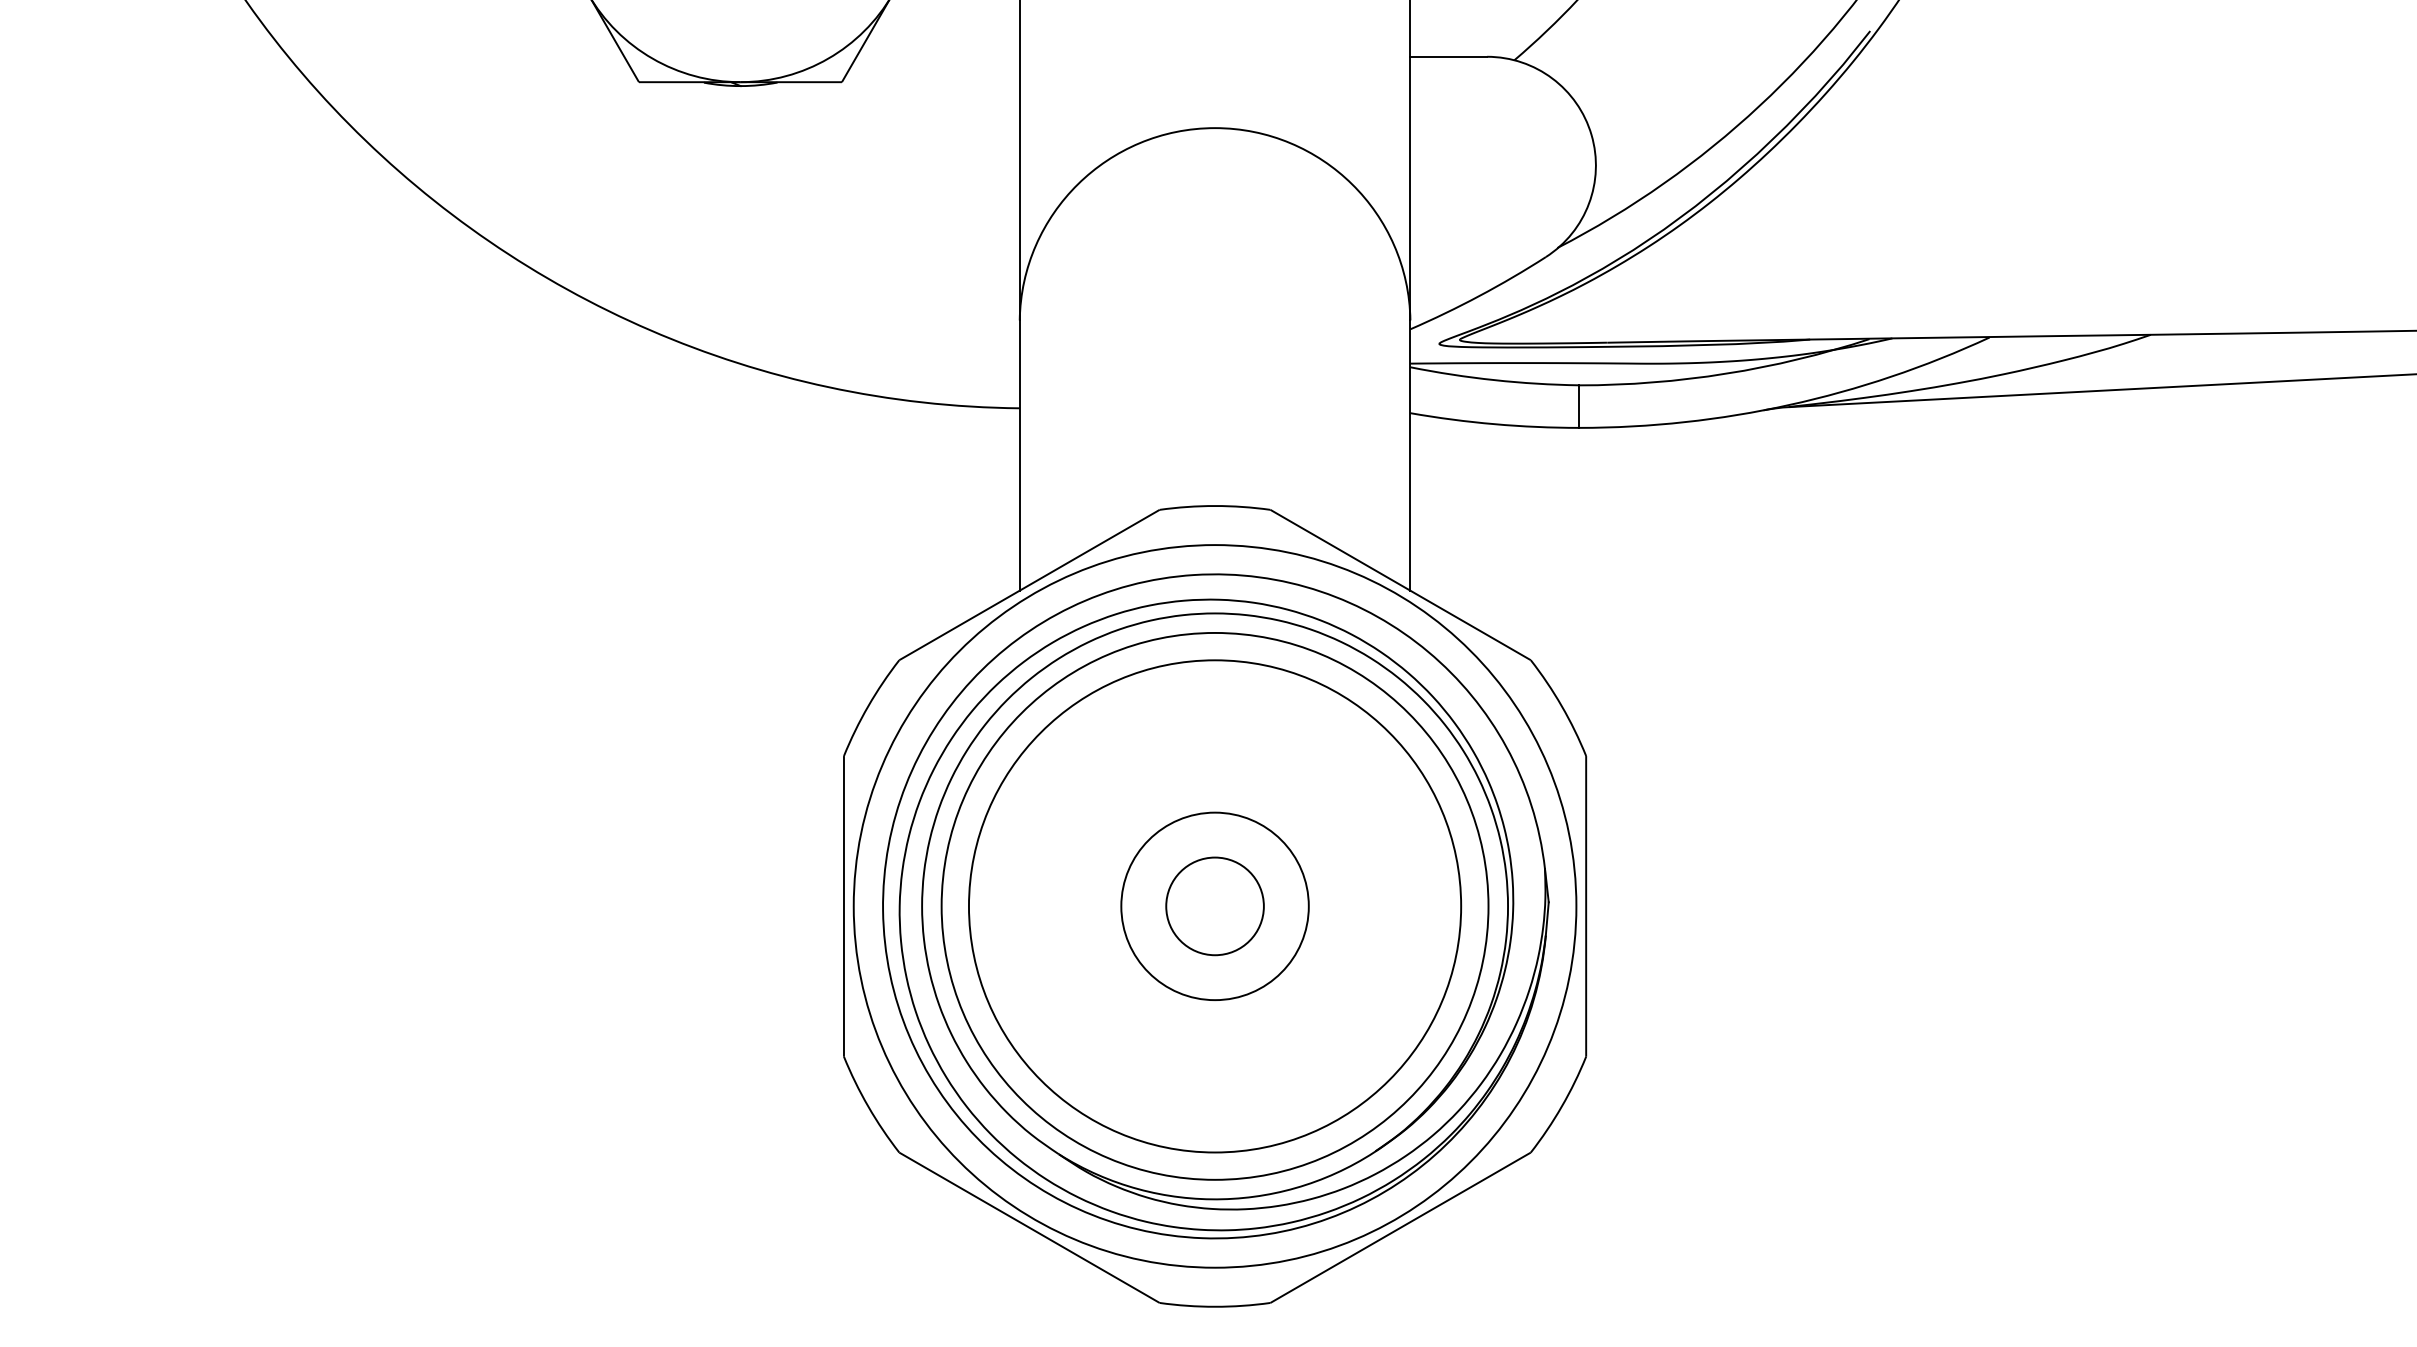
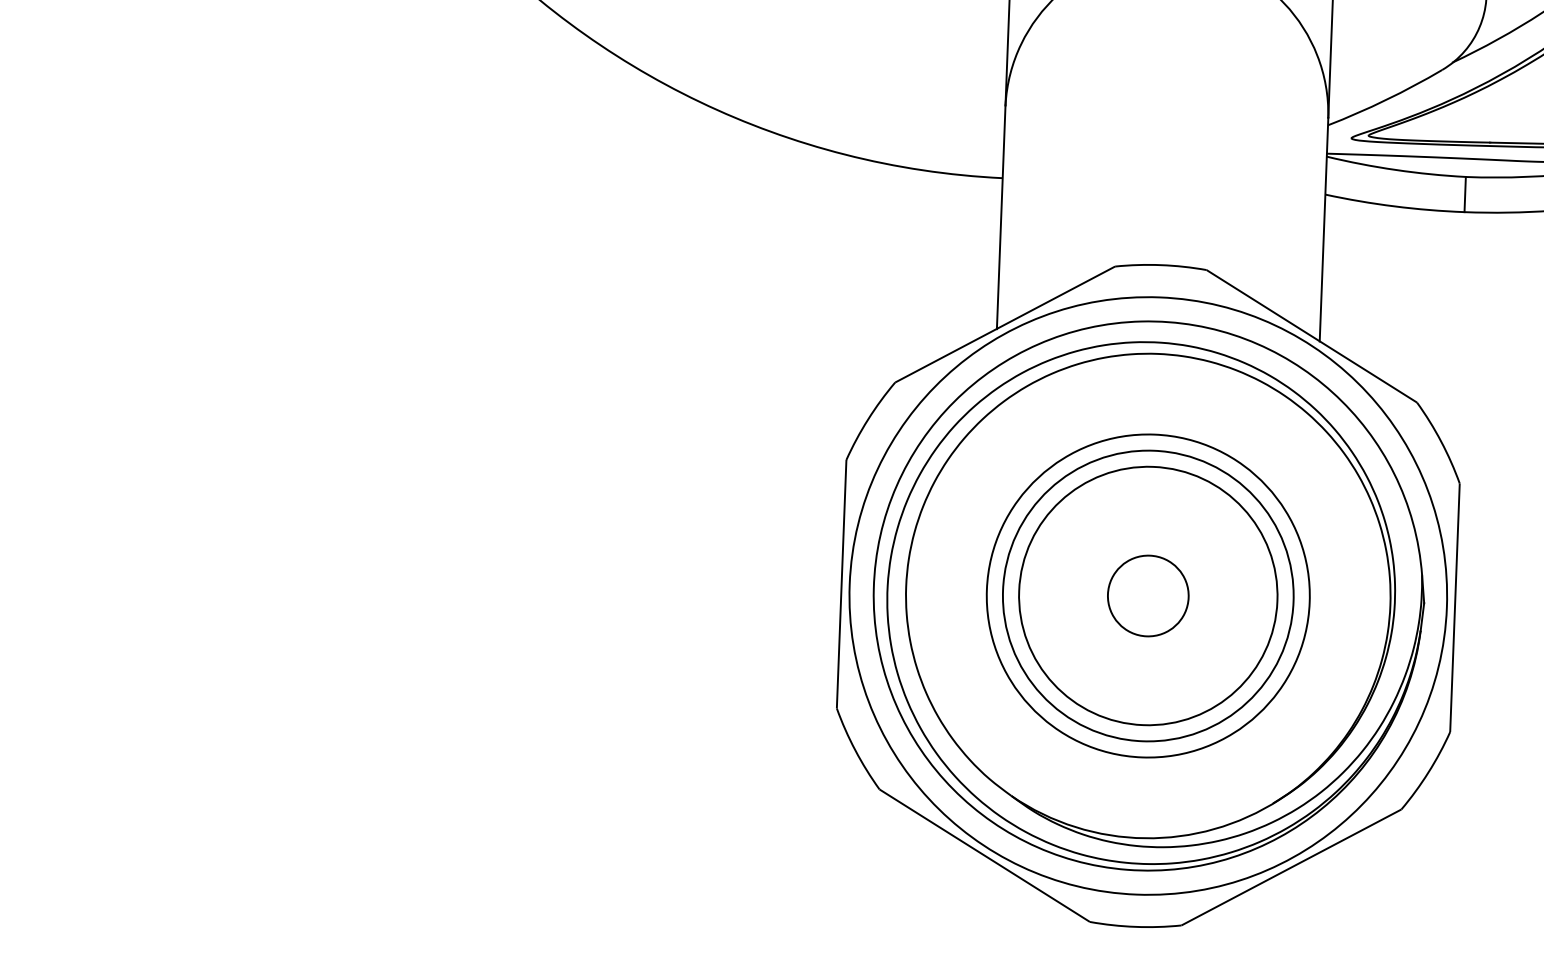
circle: (1214, 906) -> (1147, 596), size x0.71
circle: (1214, 906) -> (1147, 596), size x0.71
circle: (1214, 906) -> (1147, 596), size x1.67

